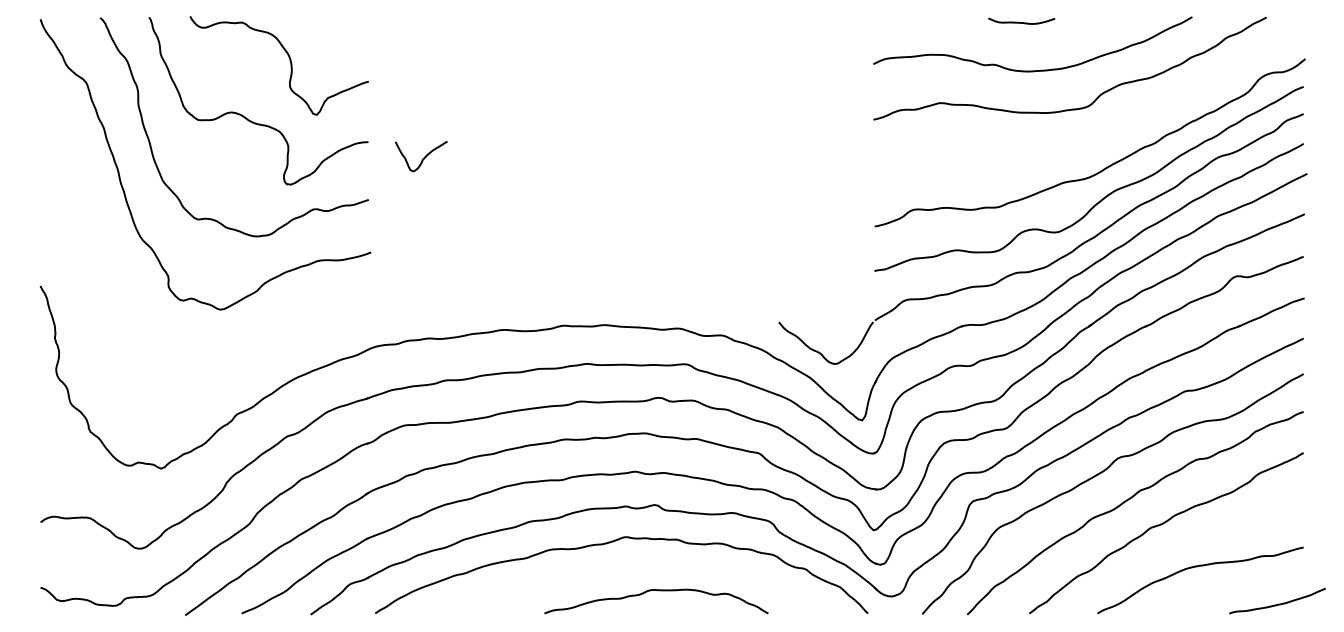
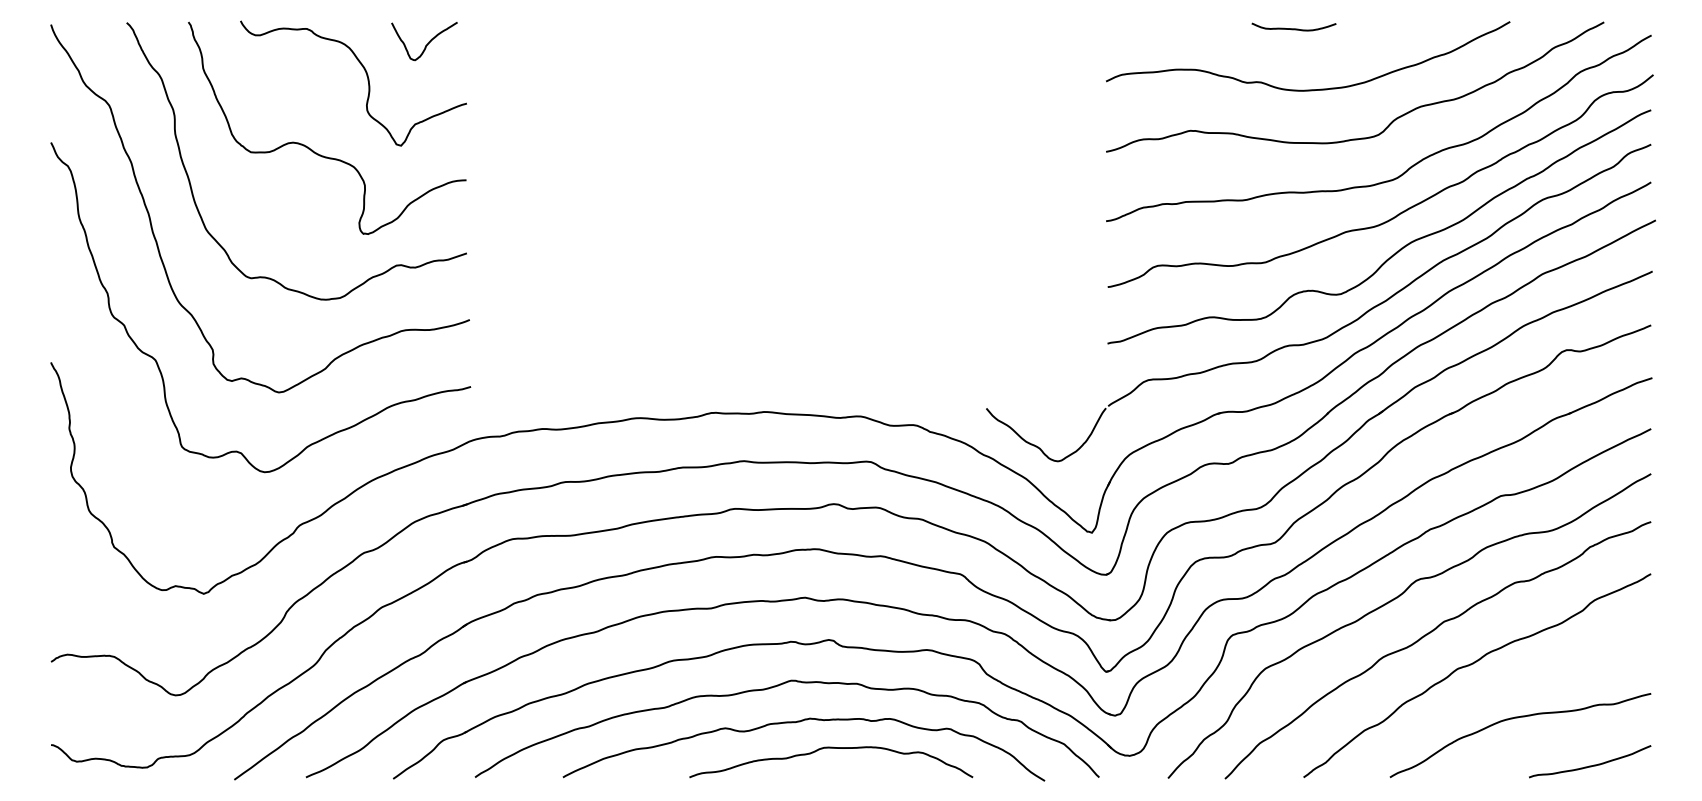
curve: (1114, 130) -> (1411, 165), added
curve: (423, 158) -> (427, 43), moved
curve: (123, 283) -> (156, 359), added
curve: (632, 570) -> (800, 722), added
curve: (1277, 604) -> (1590, 765), moved

